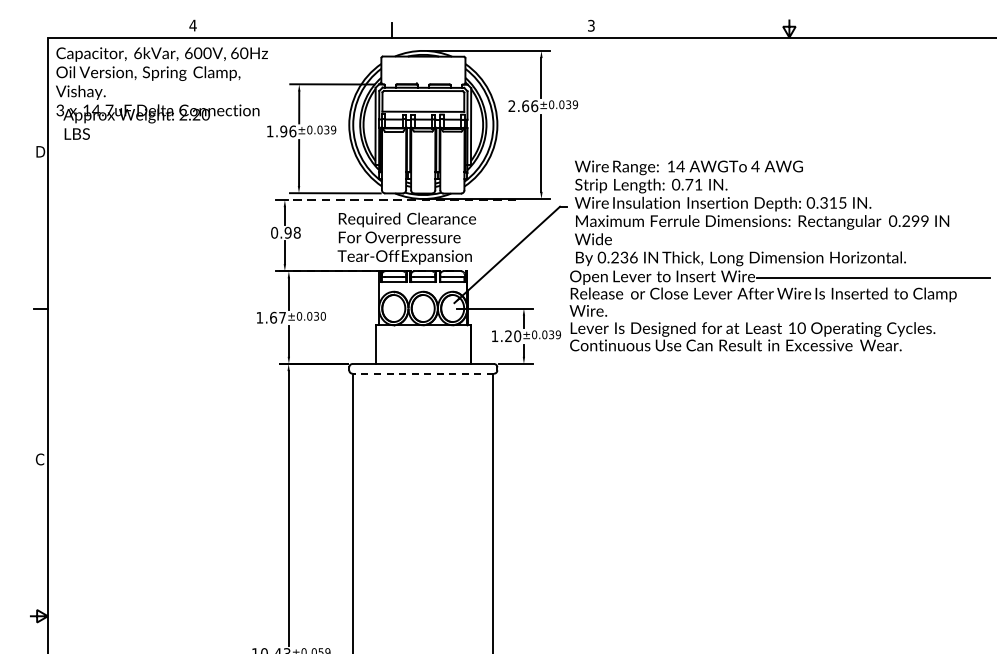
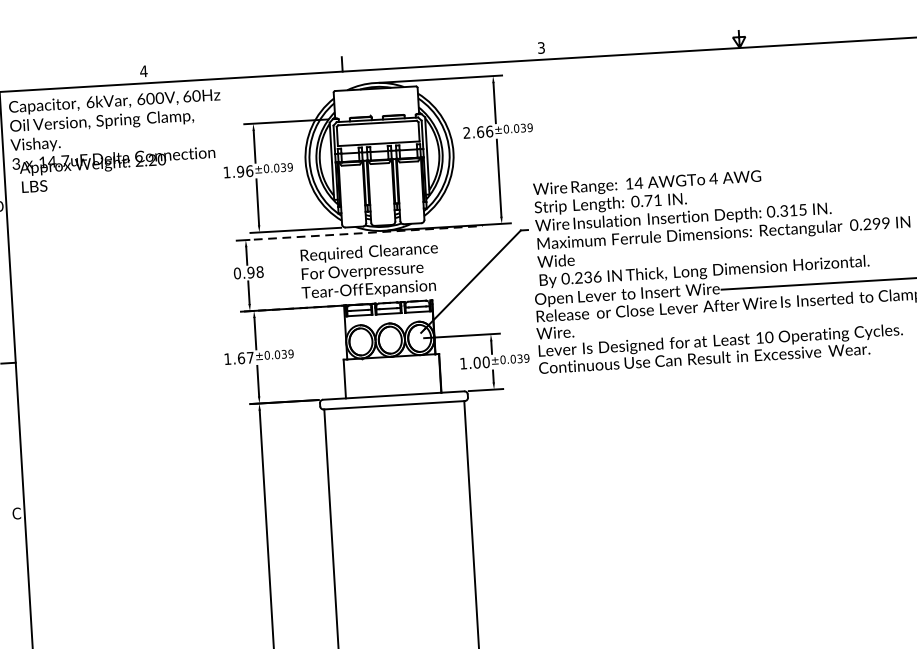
text: (322, 316) -> (290, 354), ±0.030 -> ±0.039
text: (508, 336) -> (477, 363), 1.20 -> 1.00
line: (423, 373) -> (394, 405), dashed -> solid

